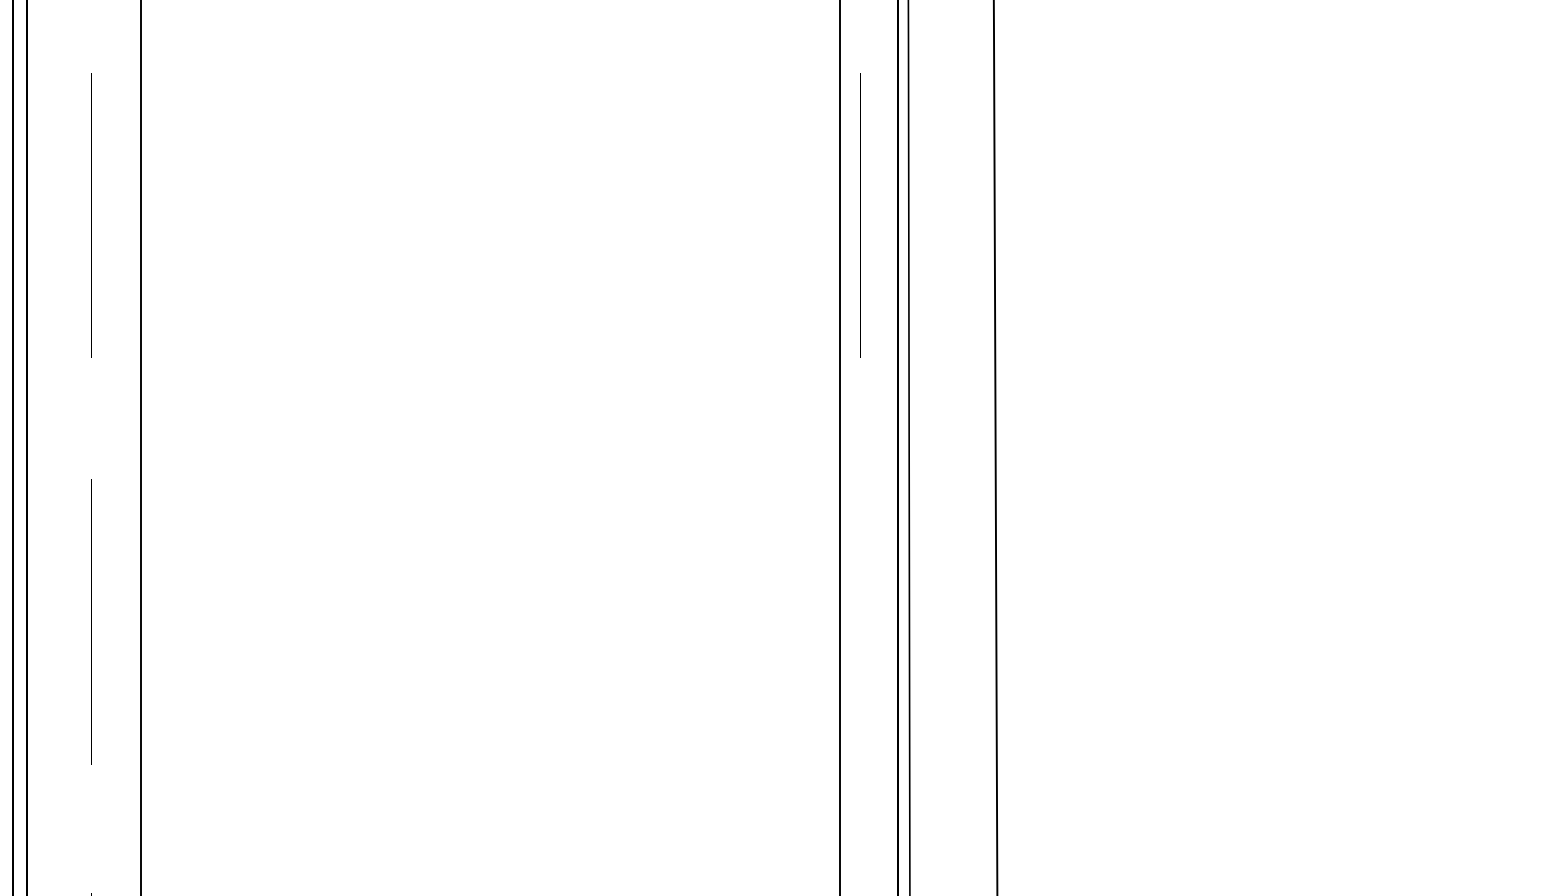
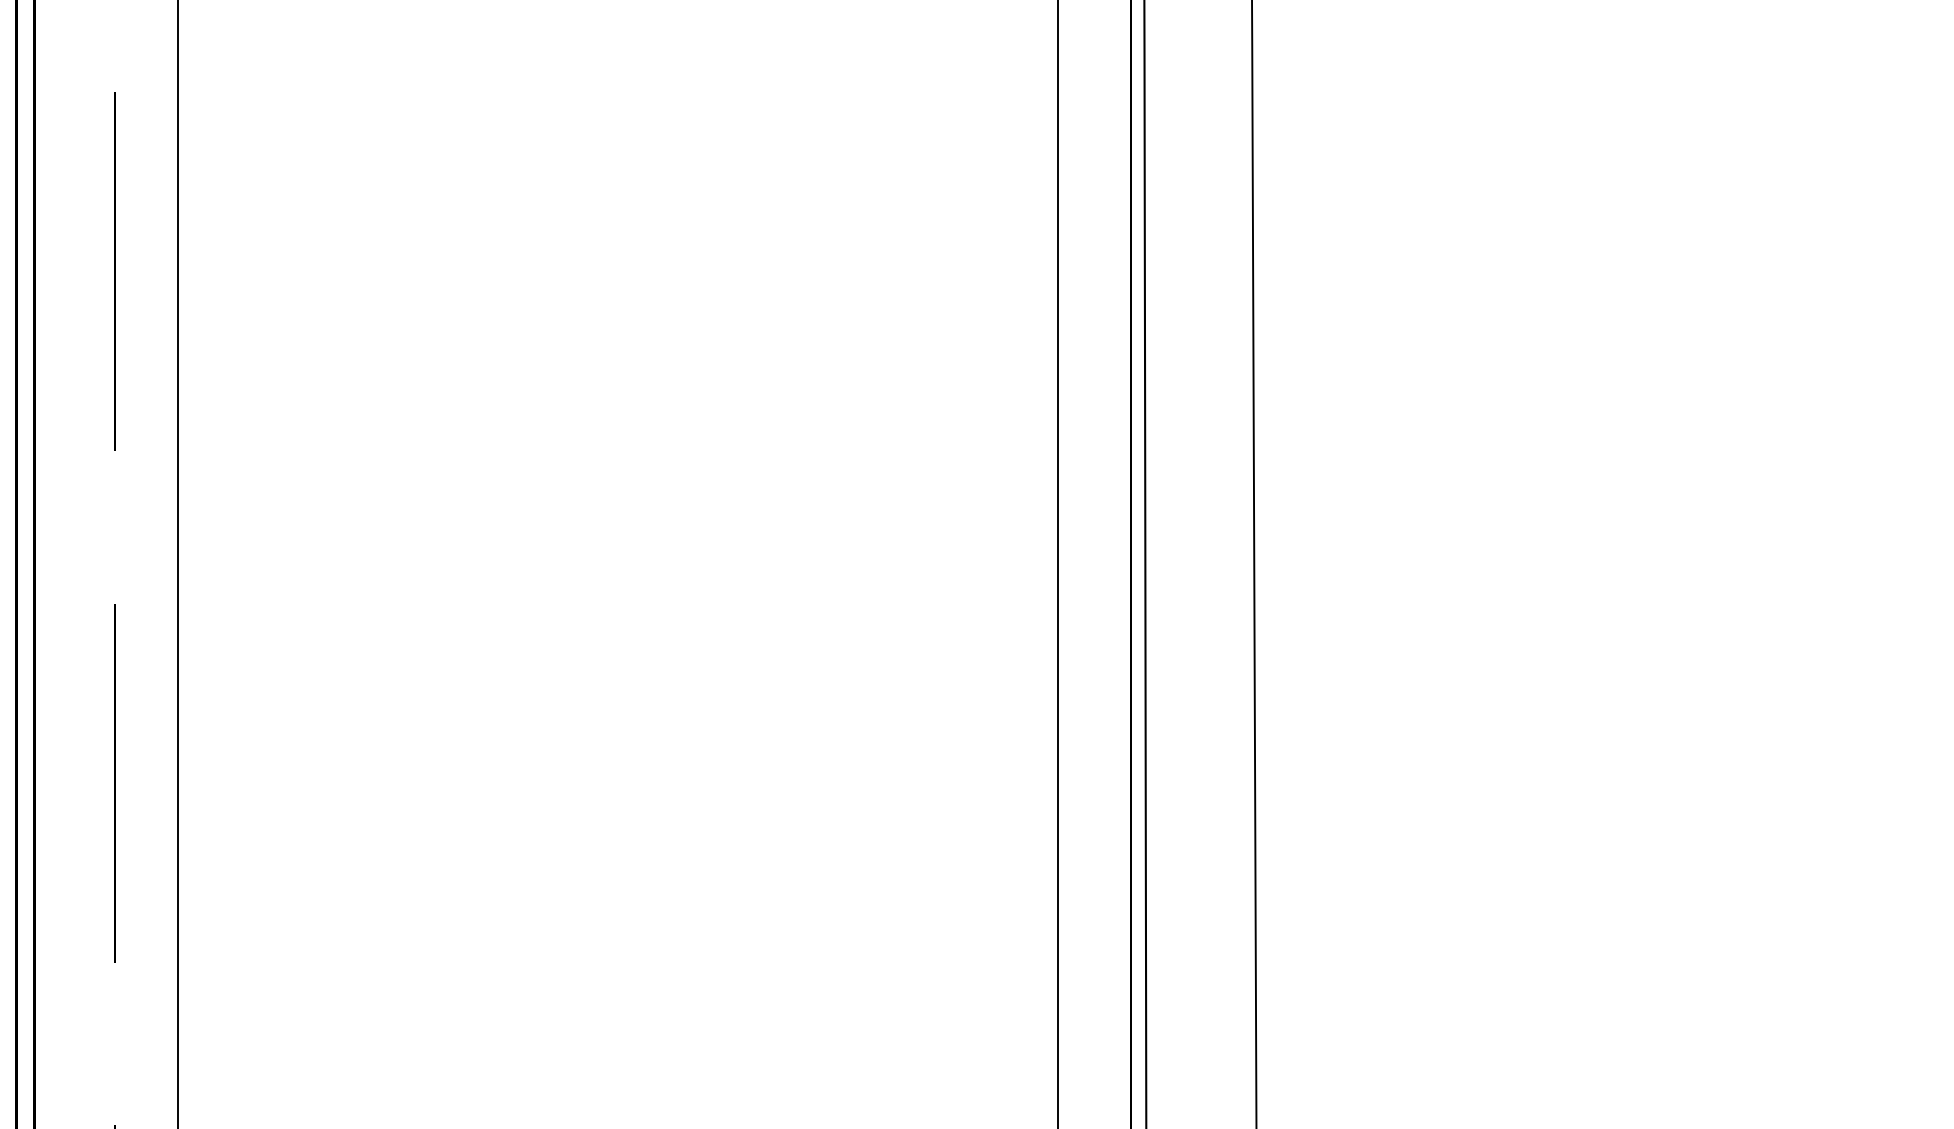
line: (860, 215) -> (1083, 271), removed

